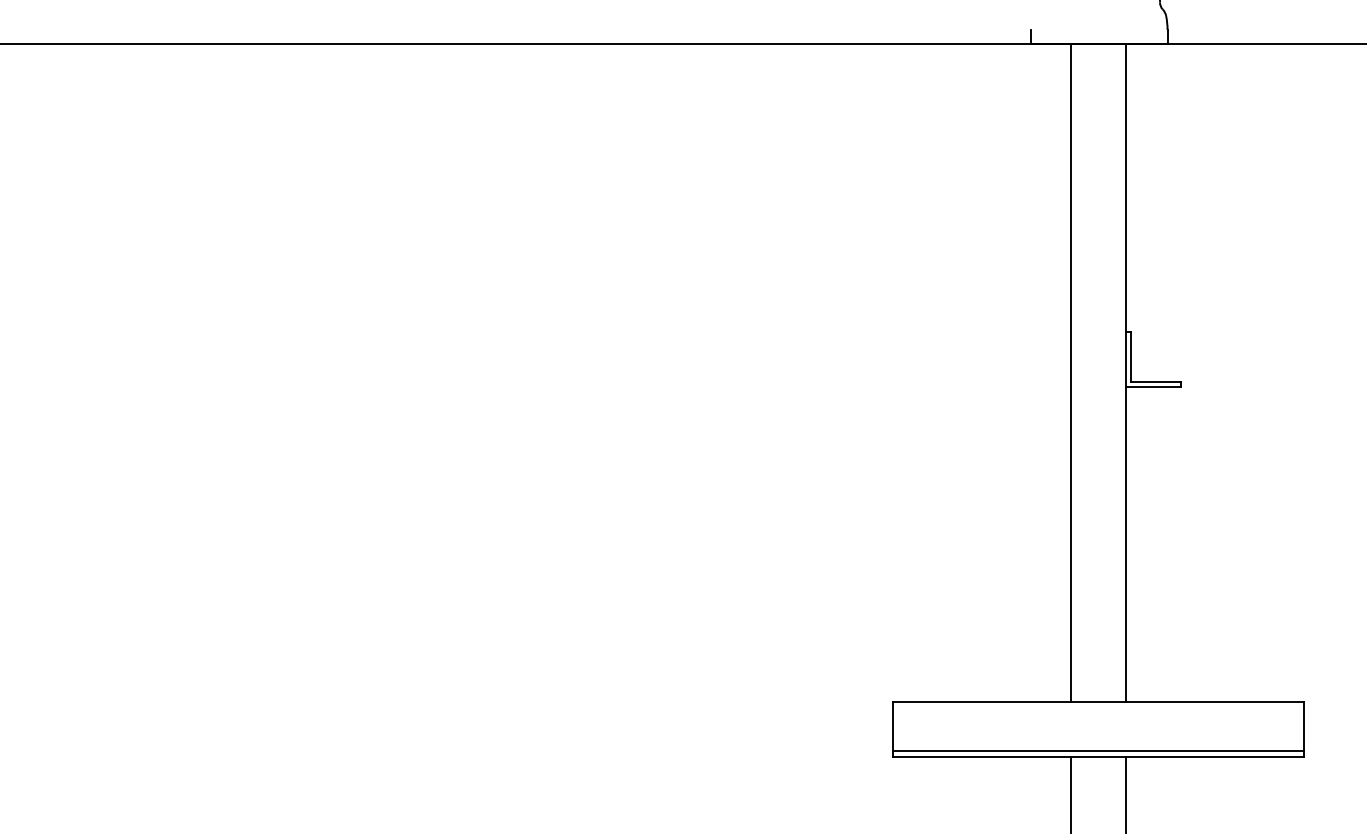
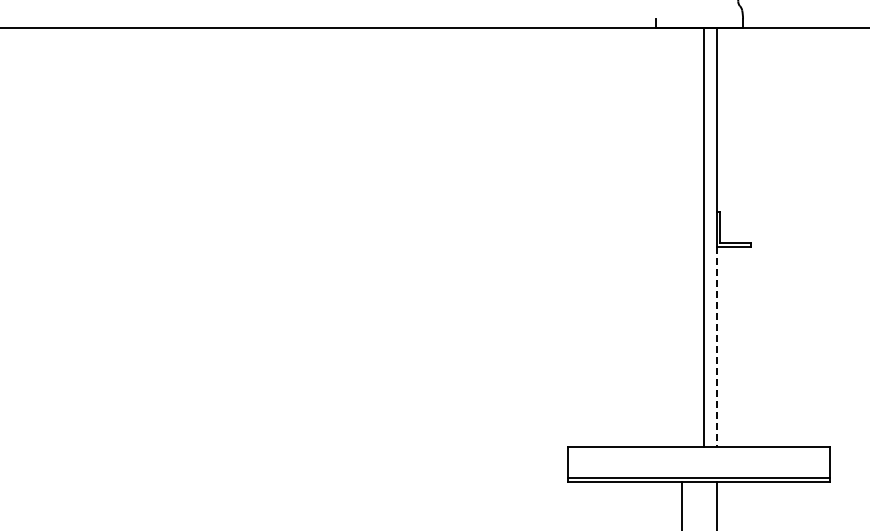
line: (1070, 371) -> (703, 236), moved
line: (1125, 545) -> (716, 347), solid -> dashed

